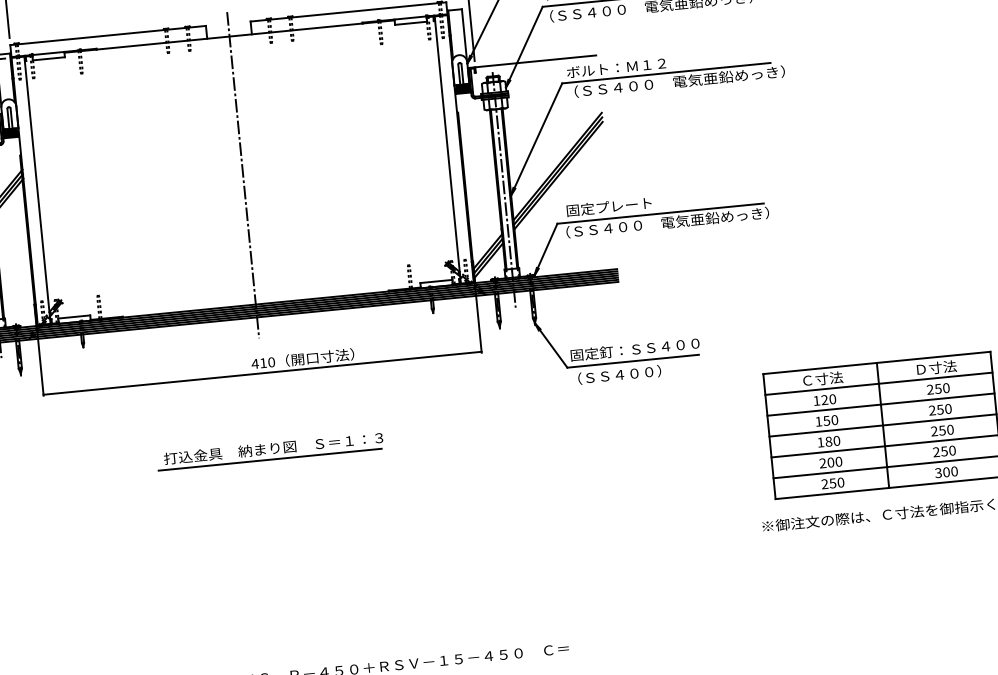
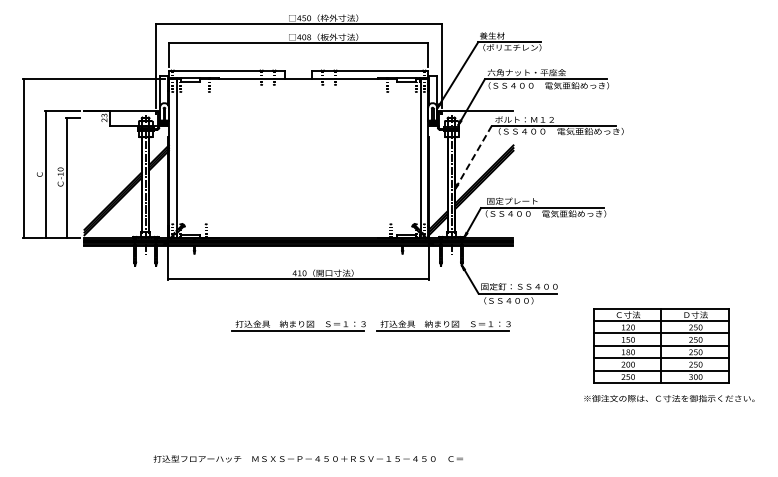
line: (536, 138) -> (473, 156), solid -> dashed
line: (243, 175) -> (298, 161), removed
part: (513, 427) -> (443, 325), added

